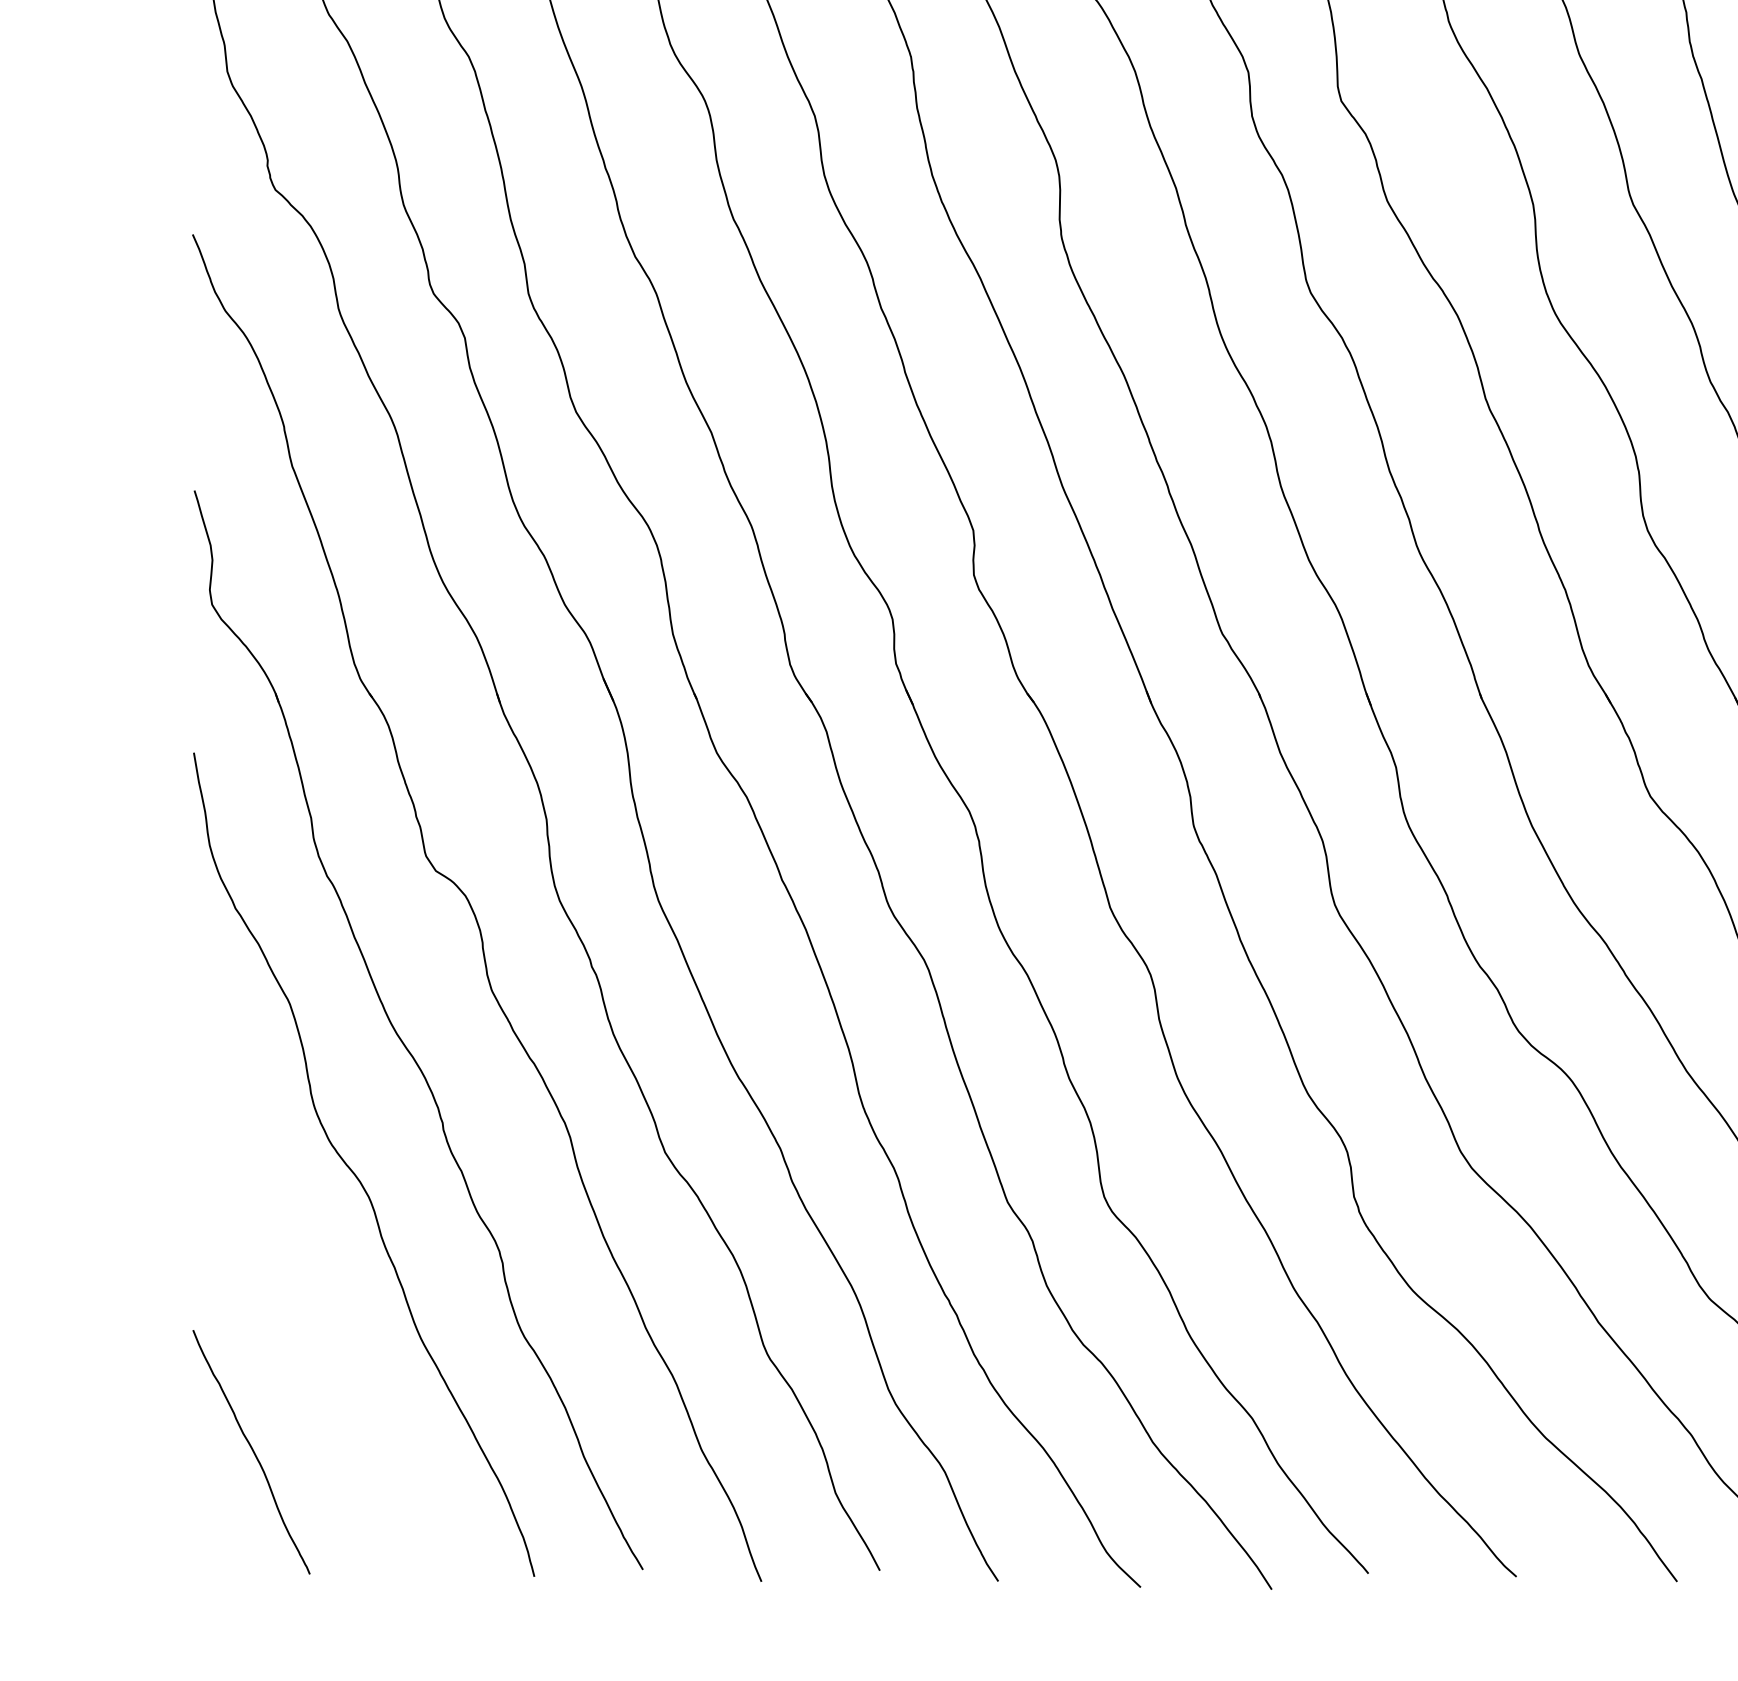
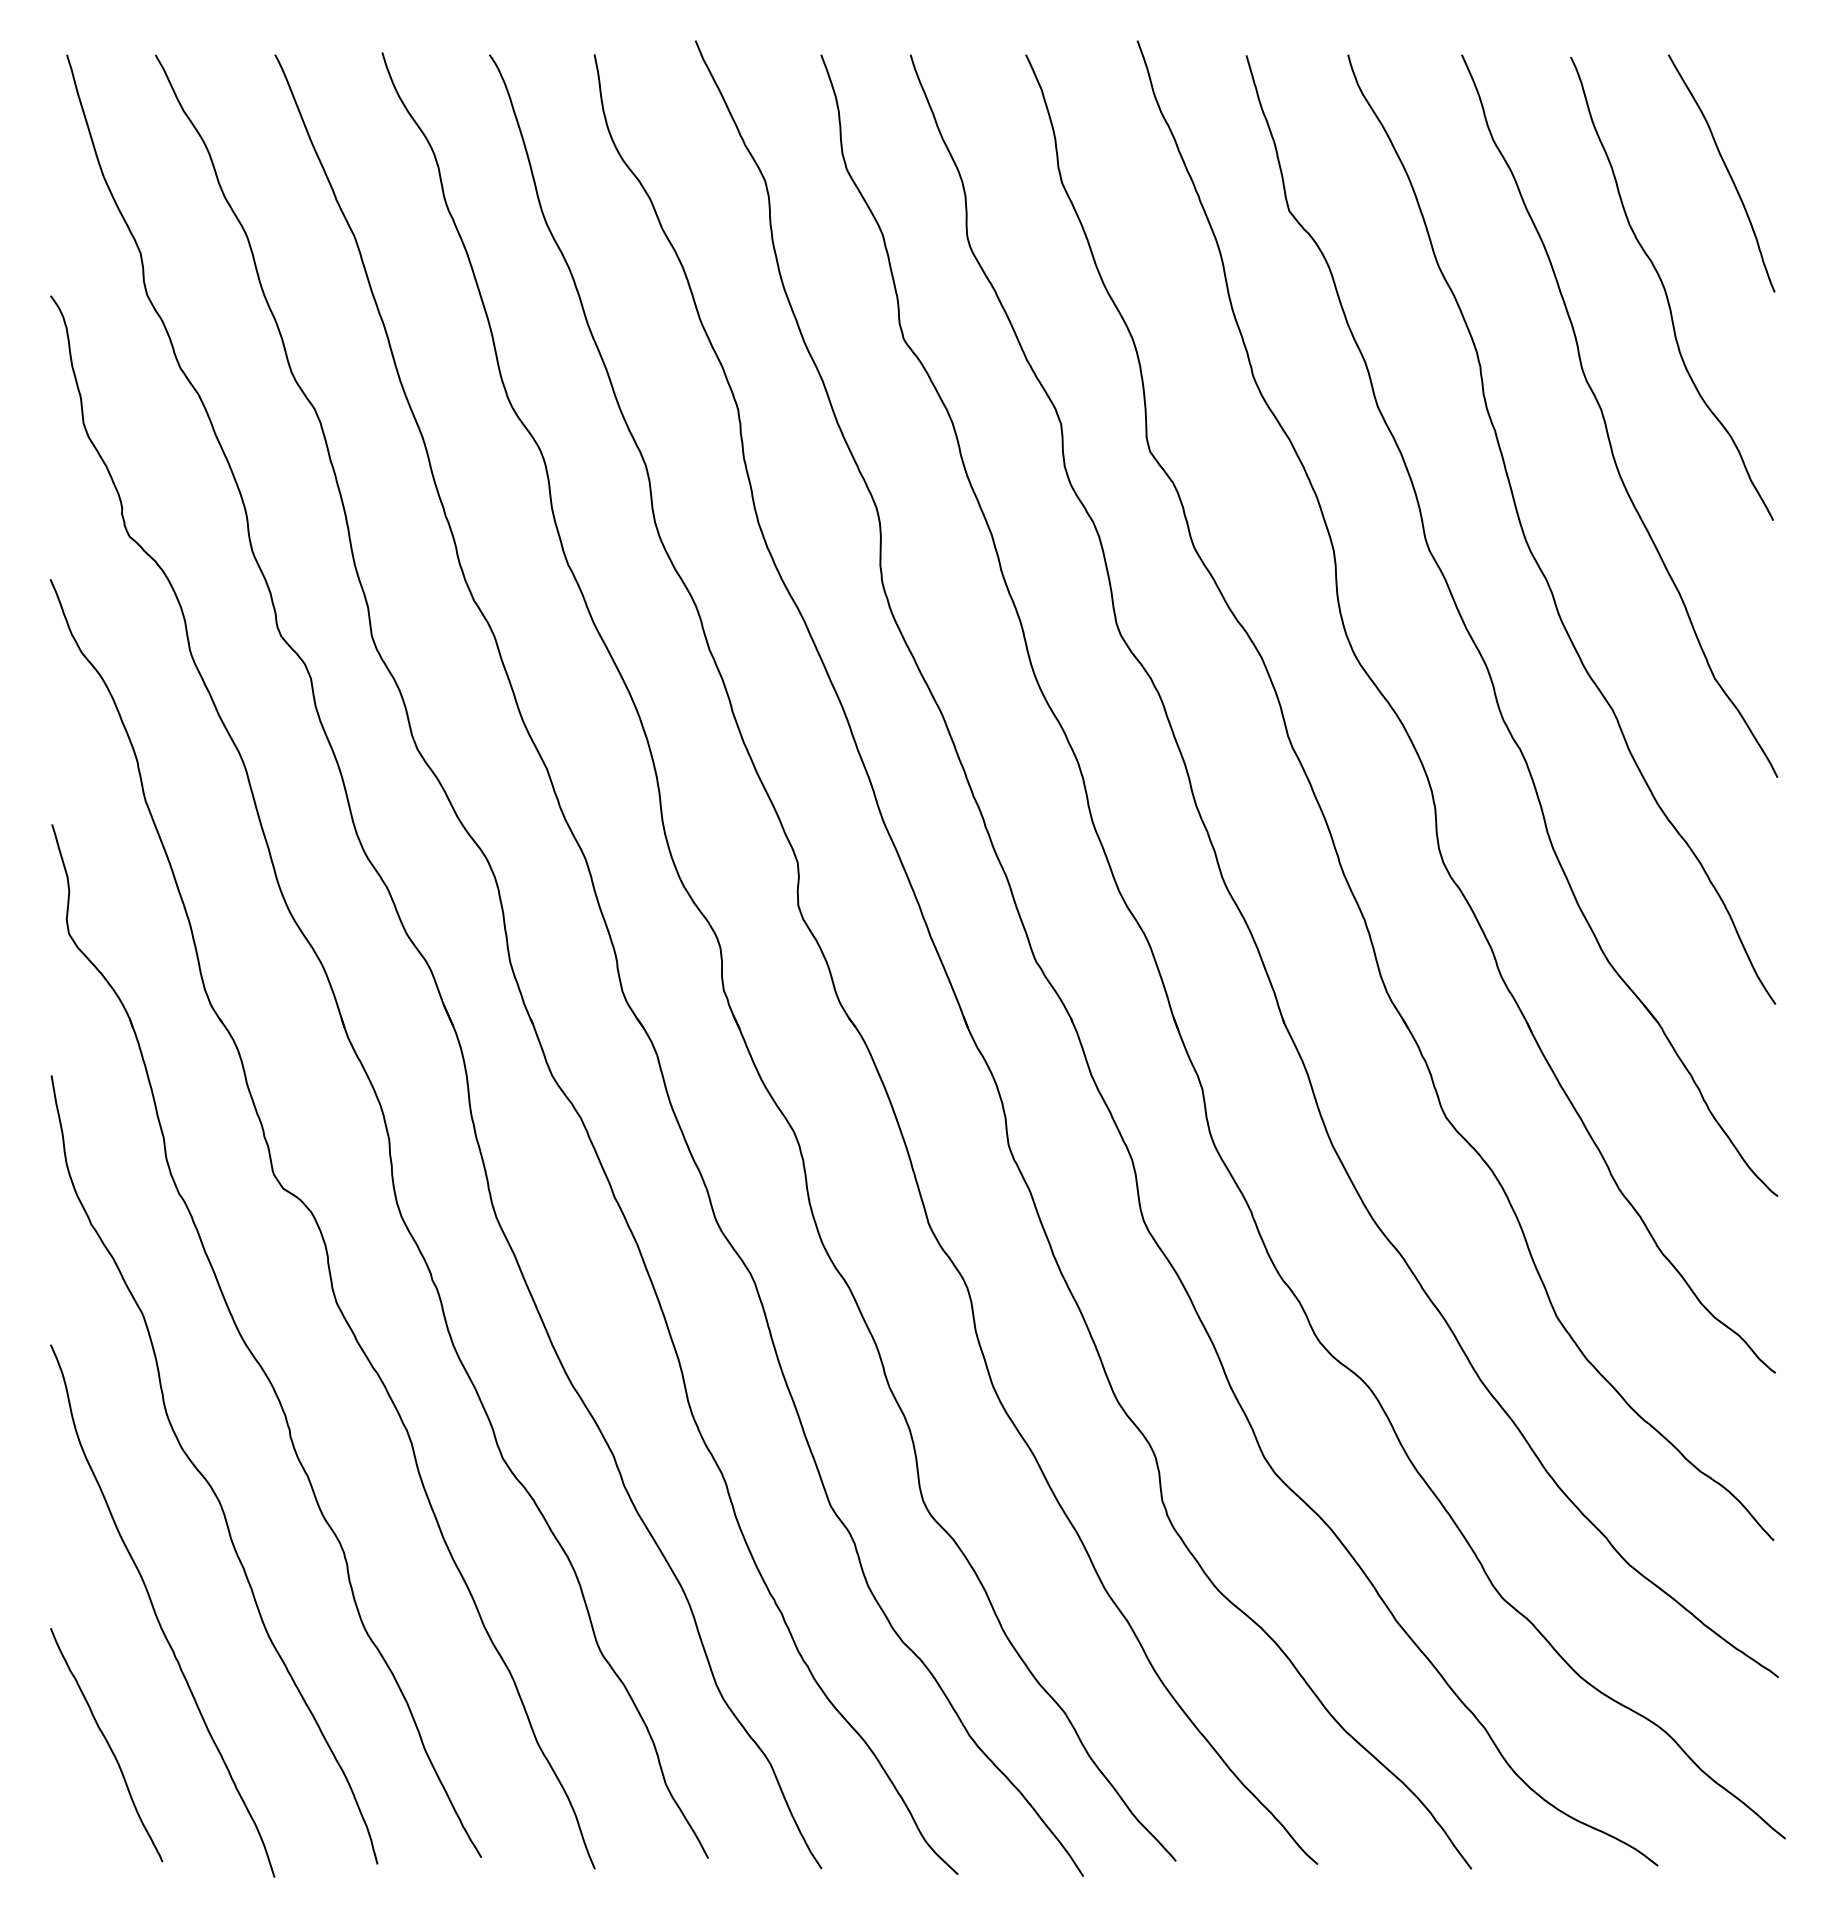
curve: (303, 1314) -> (156, 1613), added

